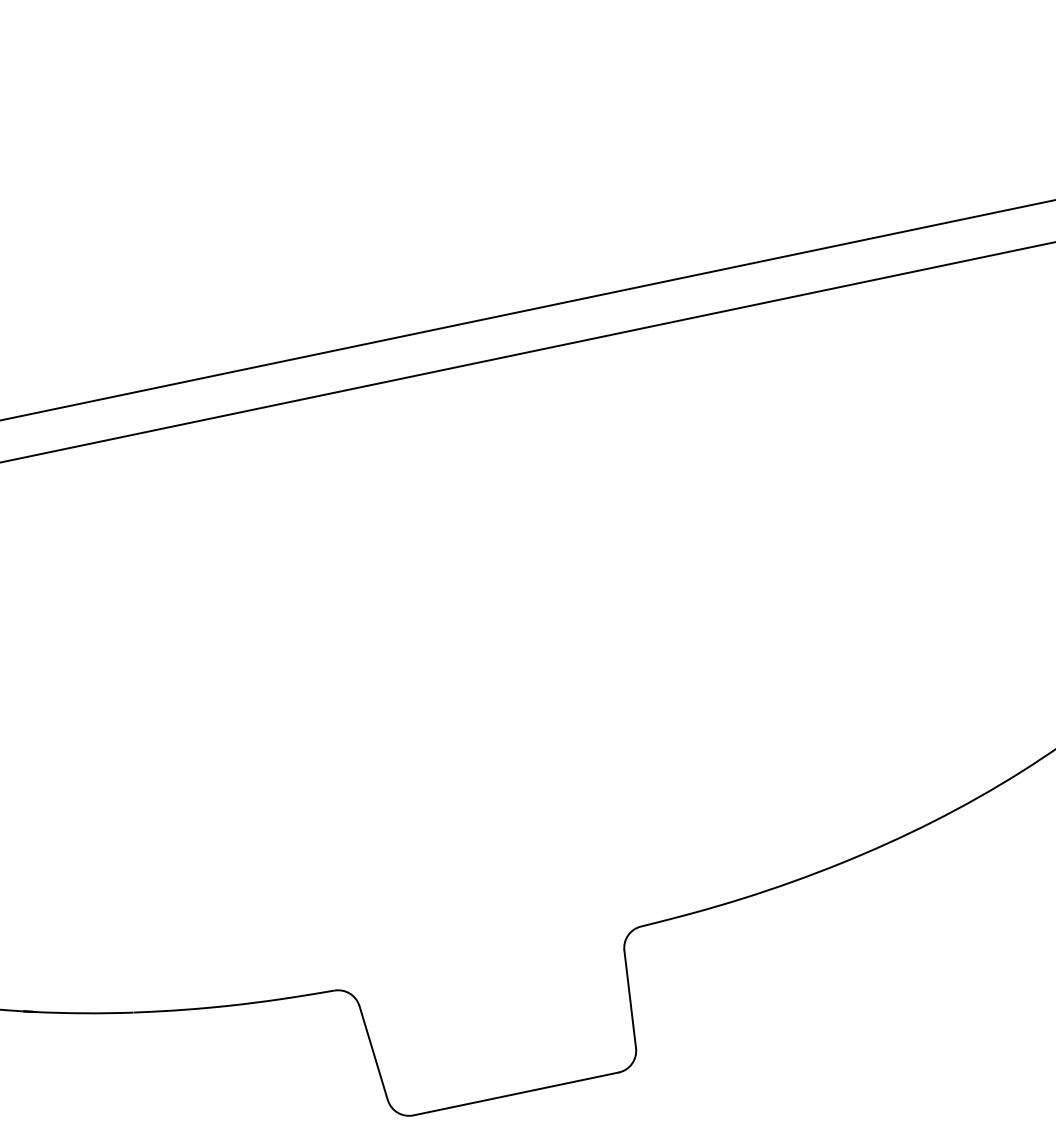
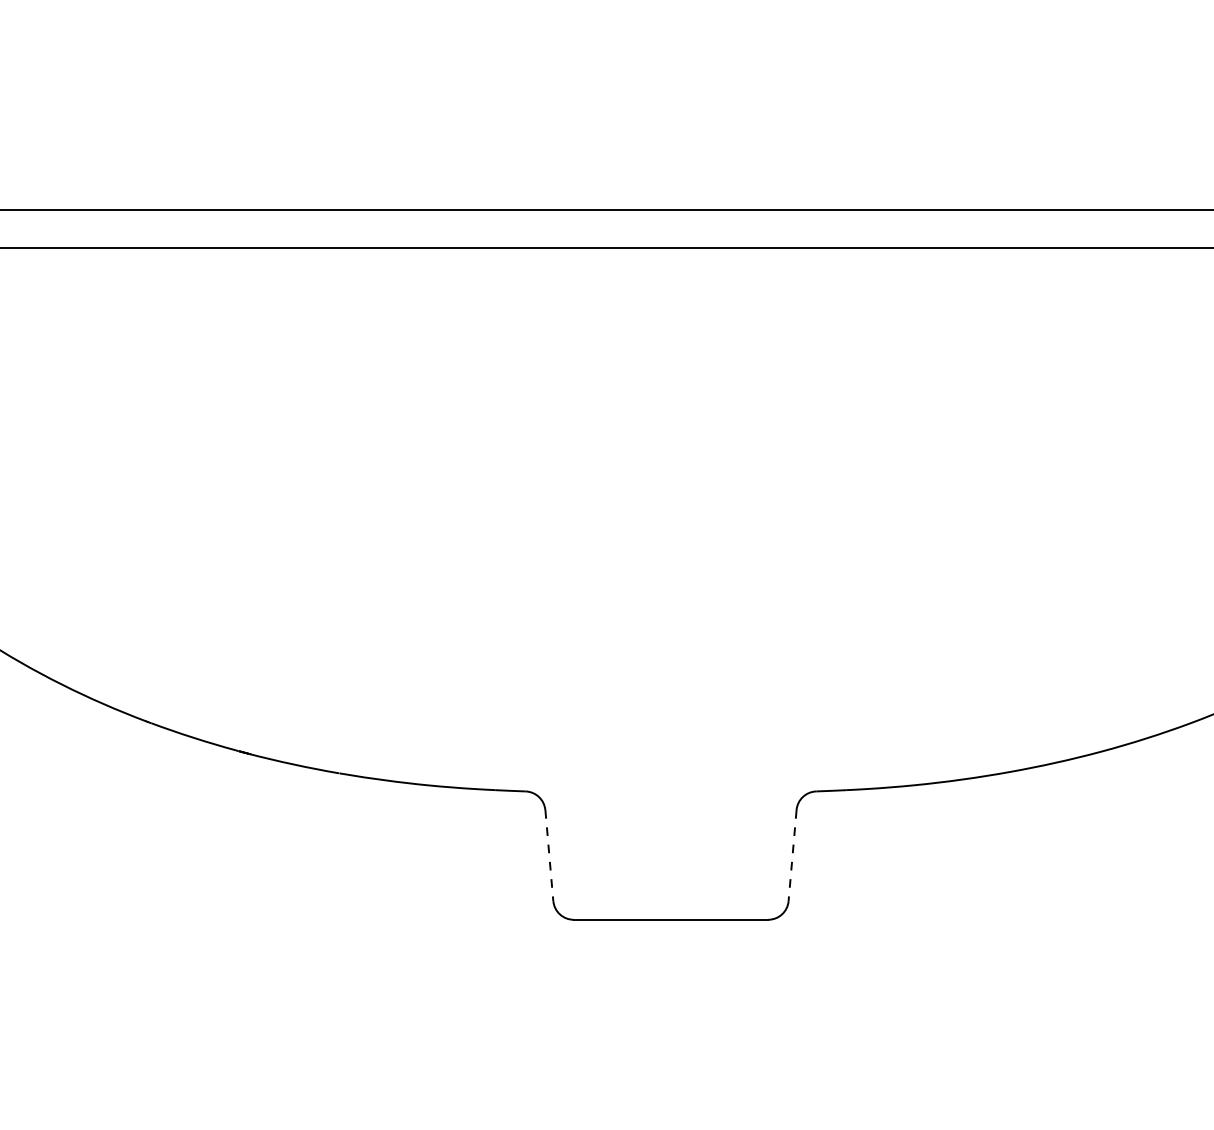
line: (630, 999) -> (792, 855), solid -> dashed
line: (373, 1052) -> (549, 855), solid -> dashed

